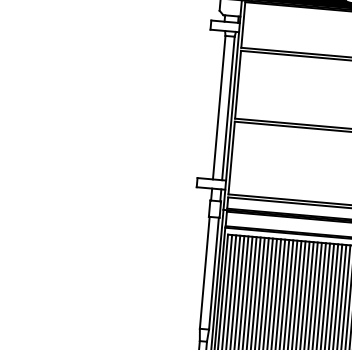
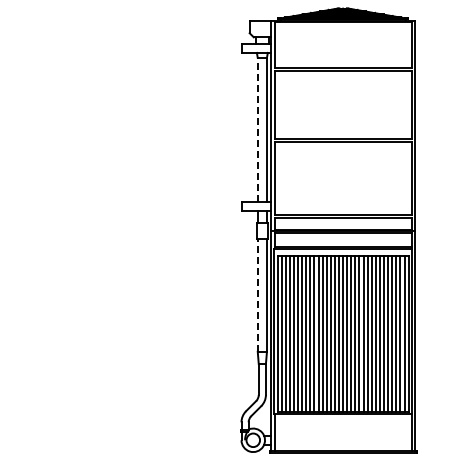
line: (219, 107) -> (257, 129), solid -> dashed
line: (204, 272) -> (257, 295), solid -> dashed

